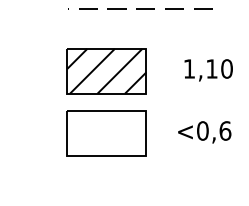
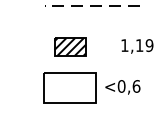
text: (226, 68) -> (149, 45), 1,10 -> 1,19
part: (105, 70) -> (69, 46), size x0.6
text: (204, 132) -> (122, 87), moved

